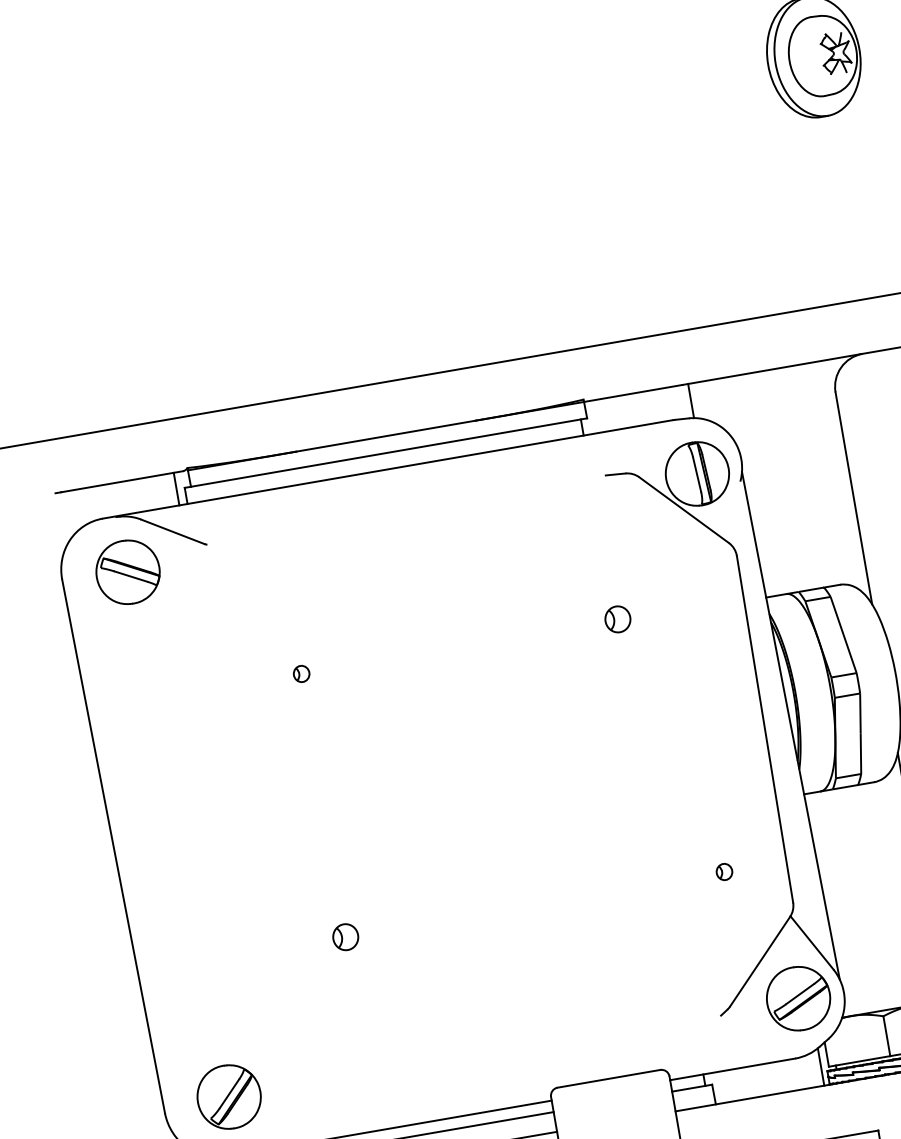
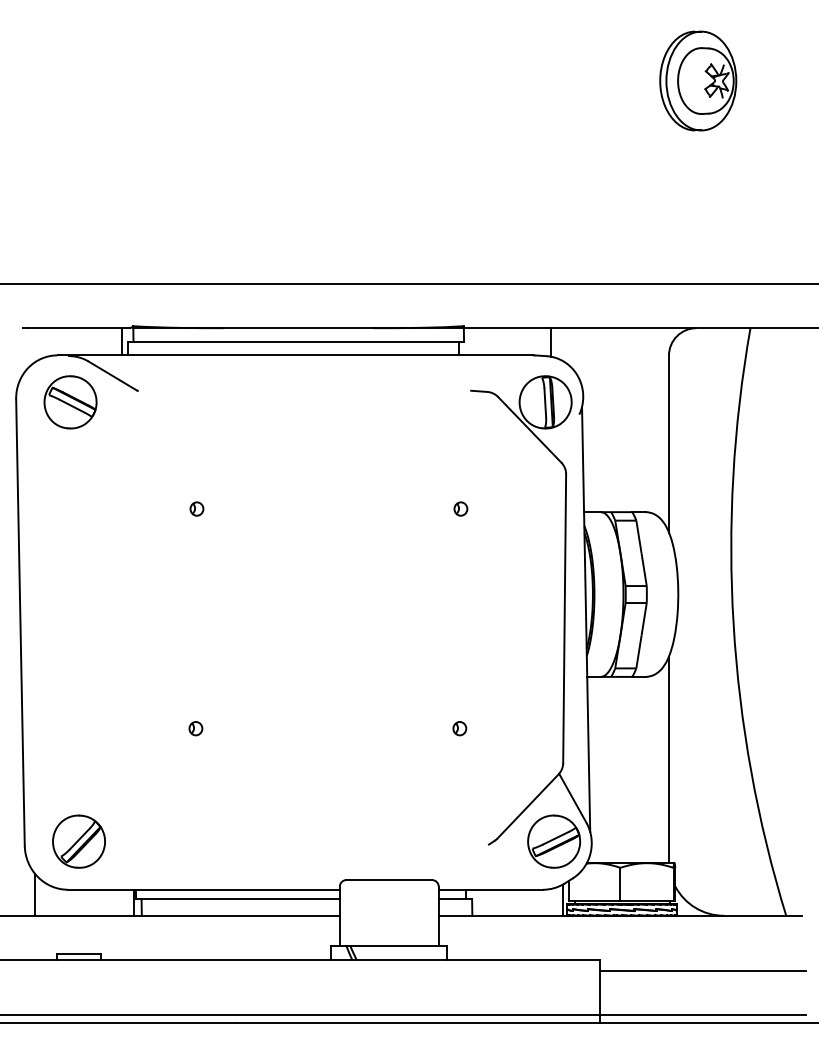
part: (617, 618) -> (460, 508), size x0.62
part: (724, 871) -> (459, 728), moved
part: (345, 937) -> (195, 728), size x0.62

